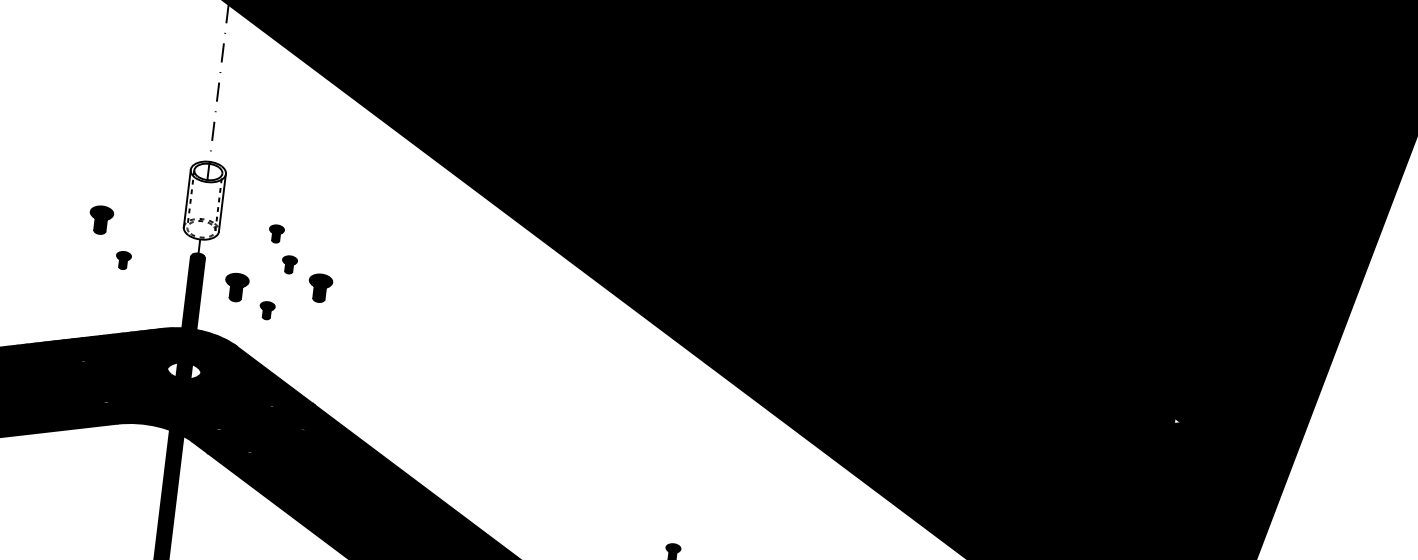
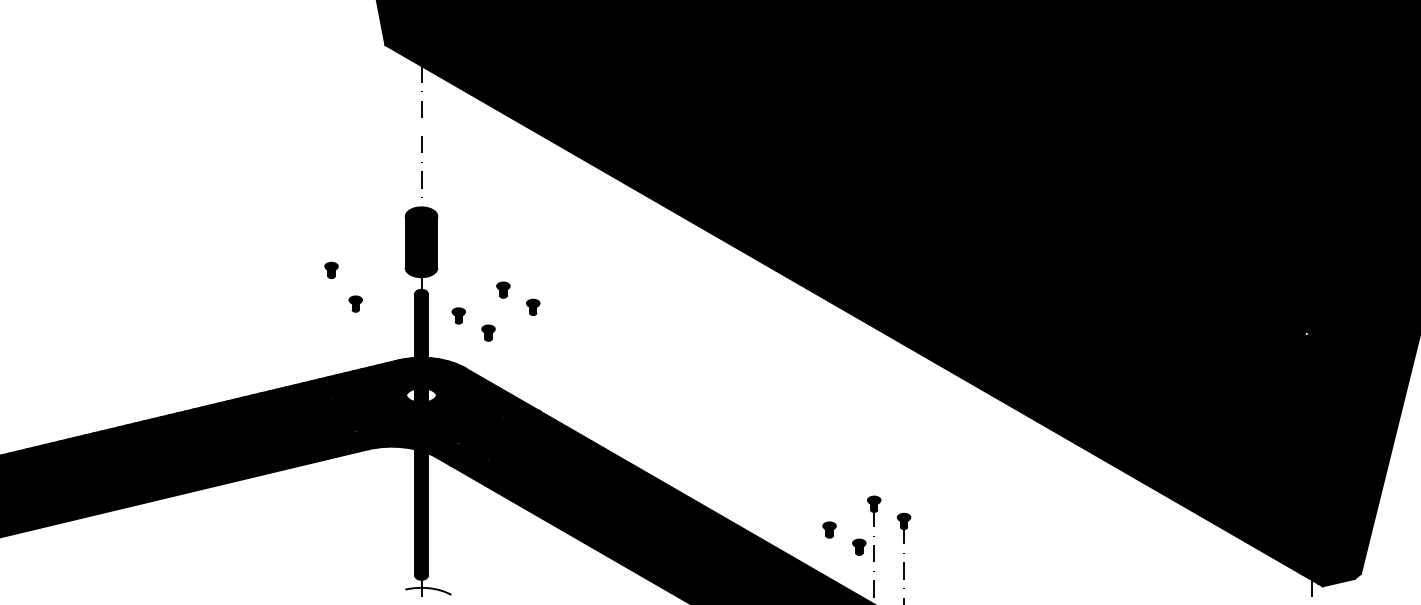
fill: (204, 200) -> (421, 242), added
part: (101, 218) -> (331, 269), size x0.62
part: (276, 233) -> (488, 263), removed
part: (236, 287) -> (458, 315), size x0.62
part: (320, 287) -> (533, 306), size x0.62

